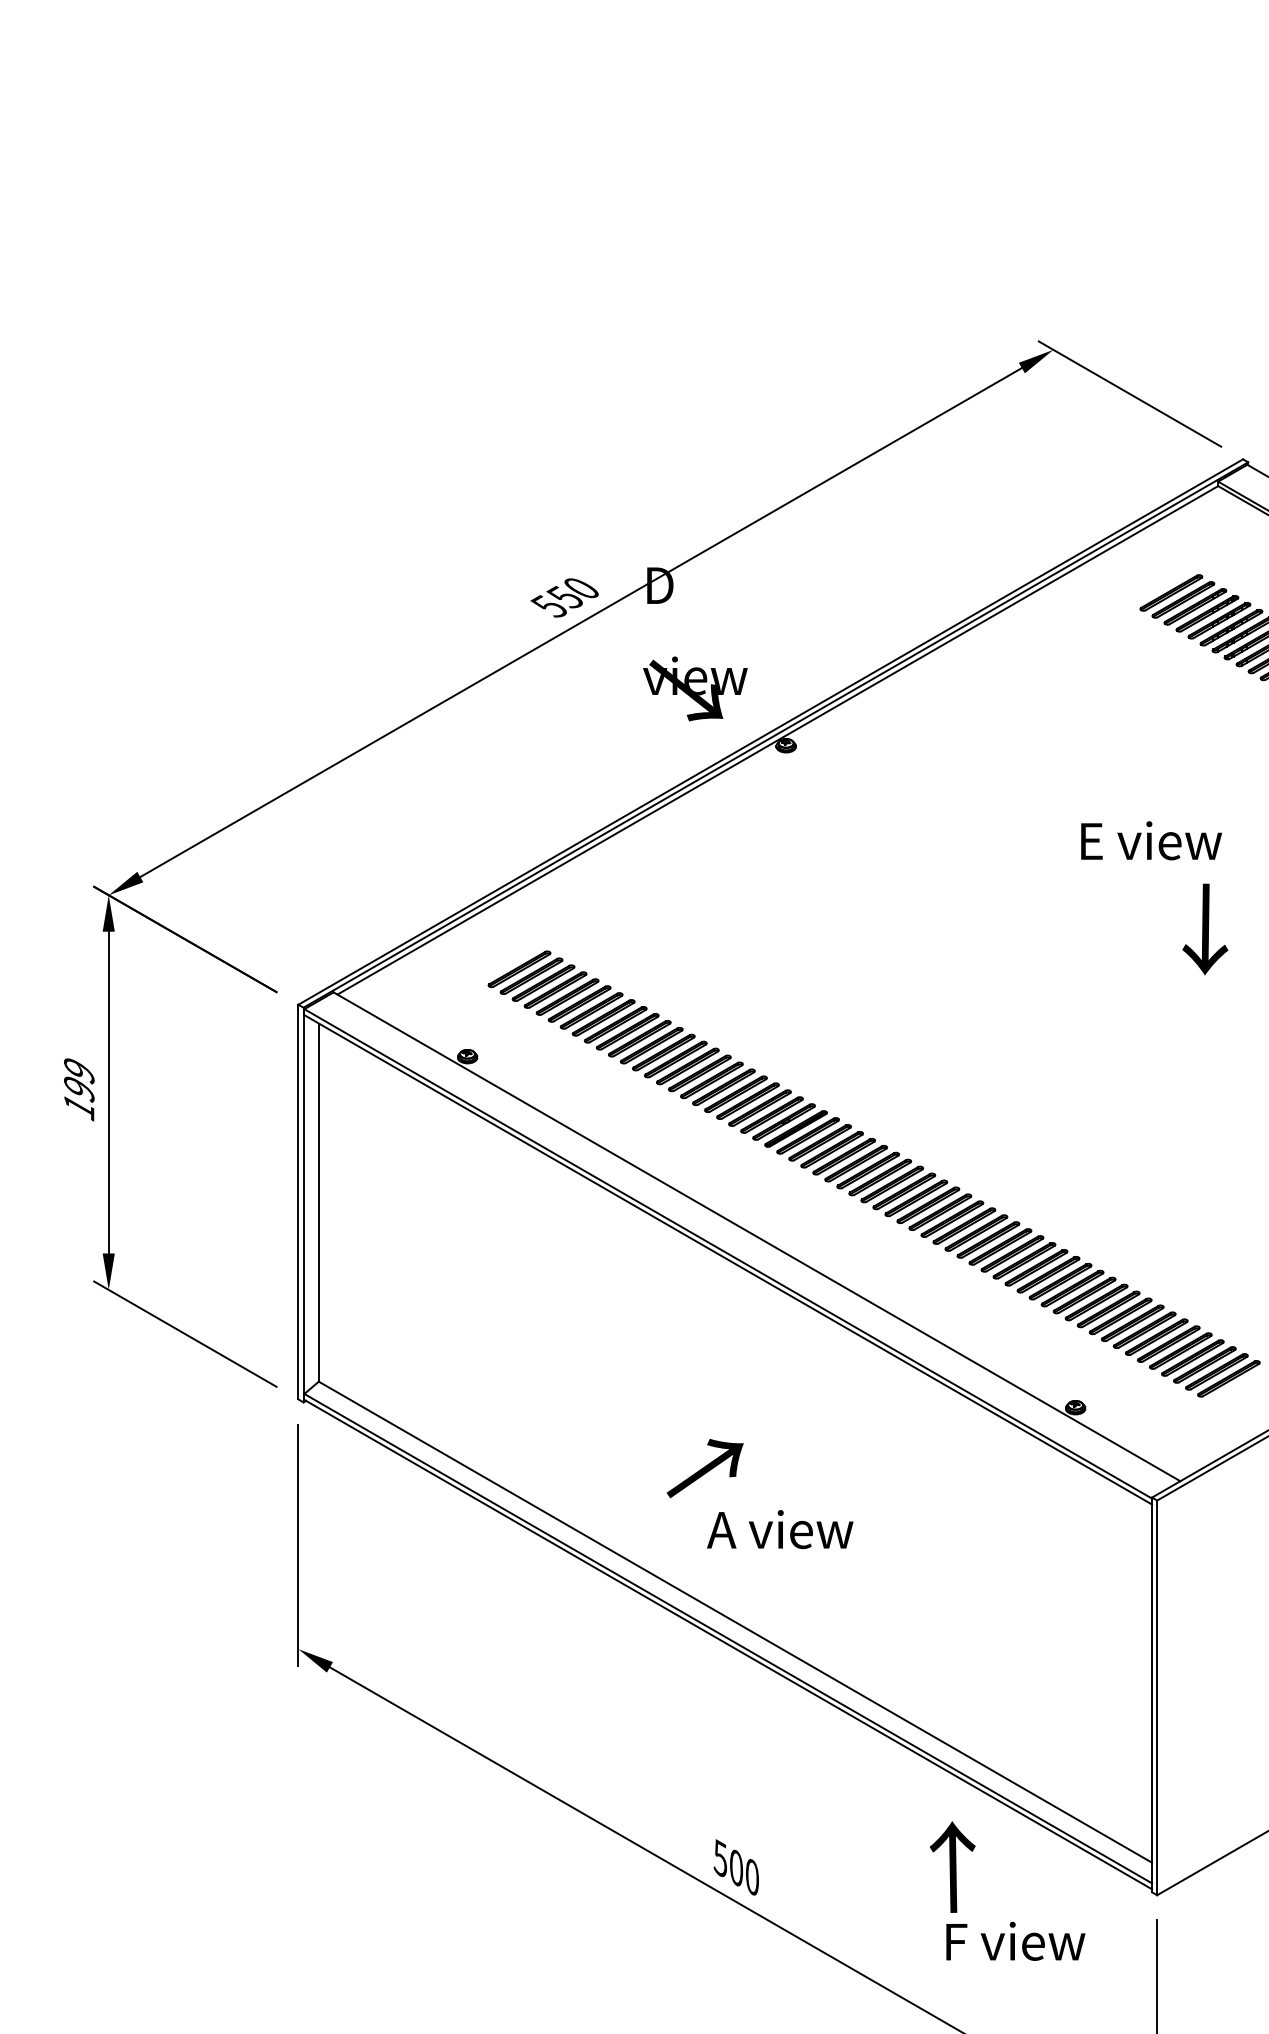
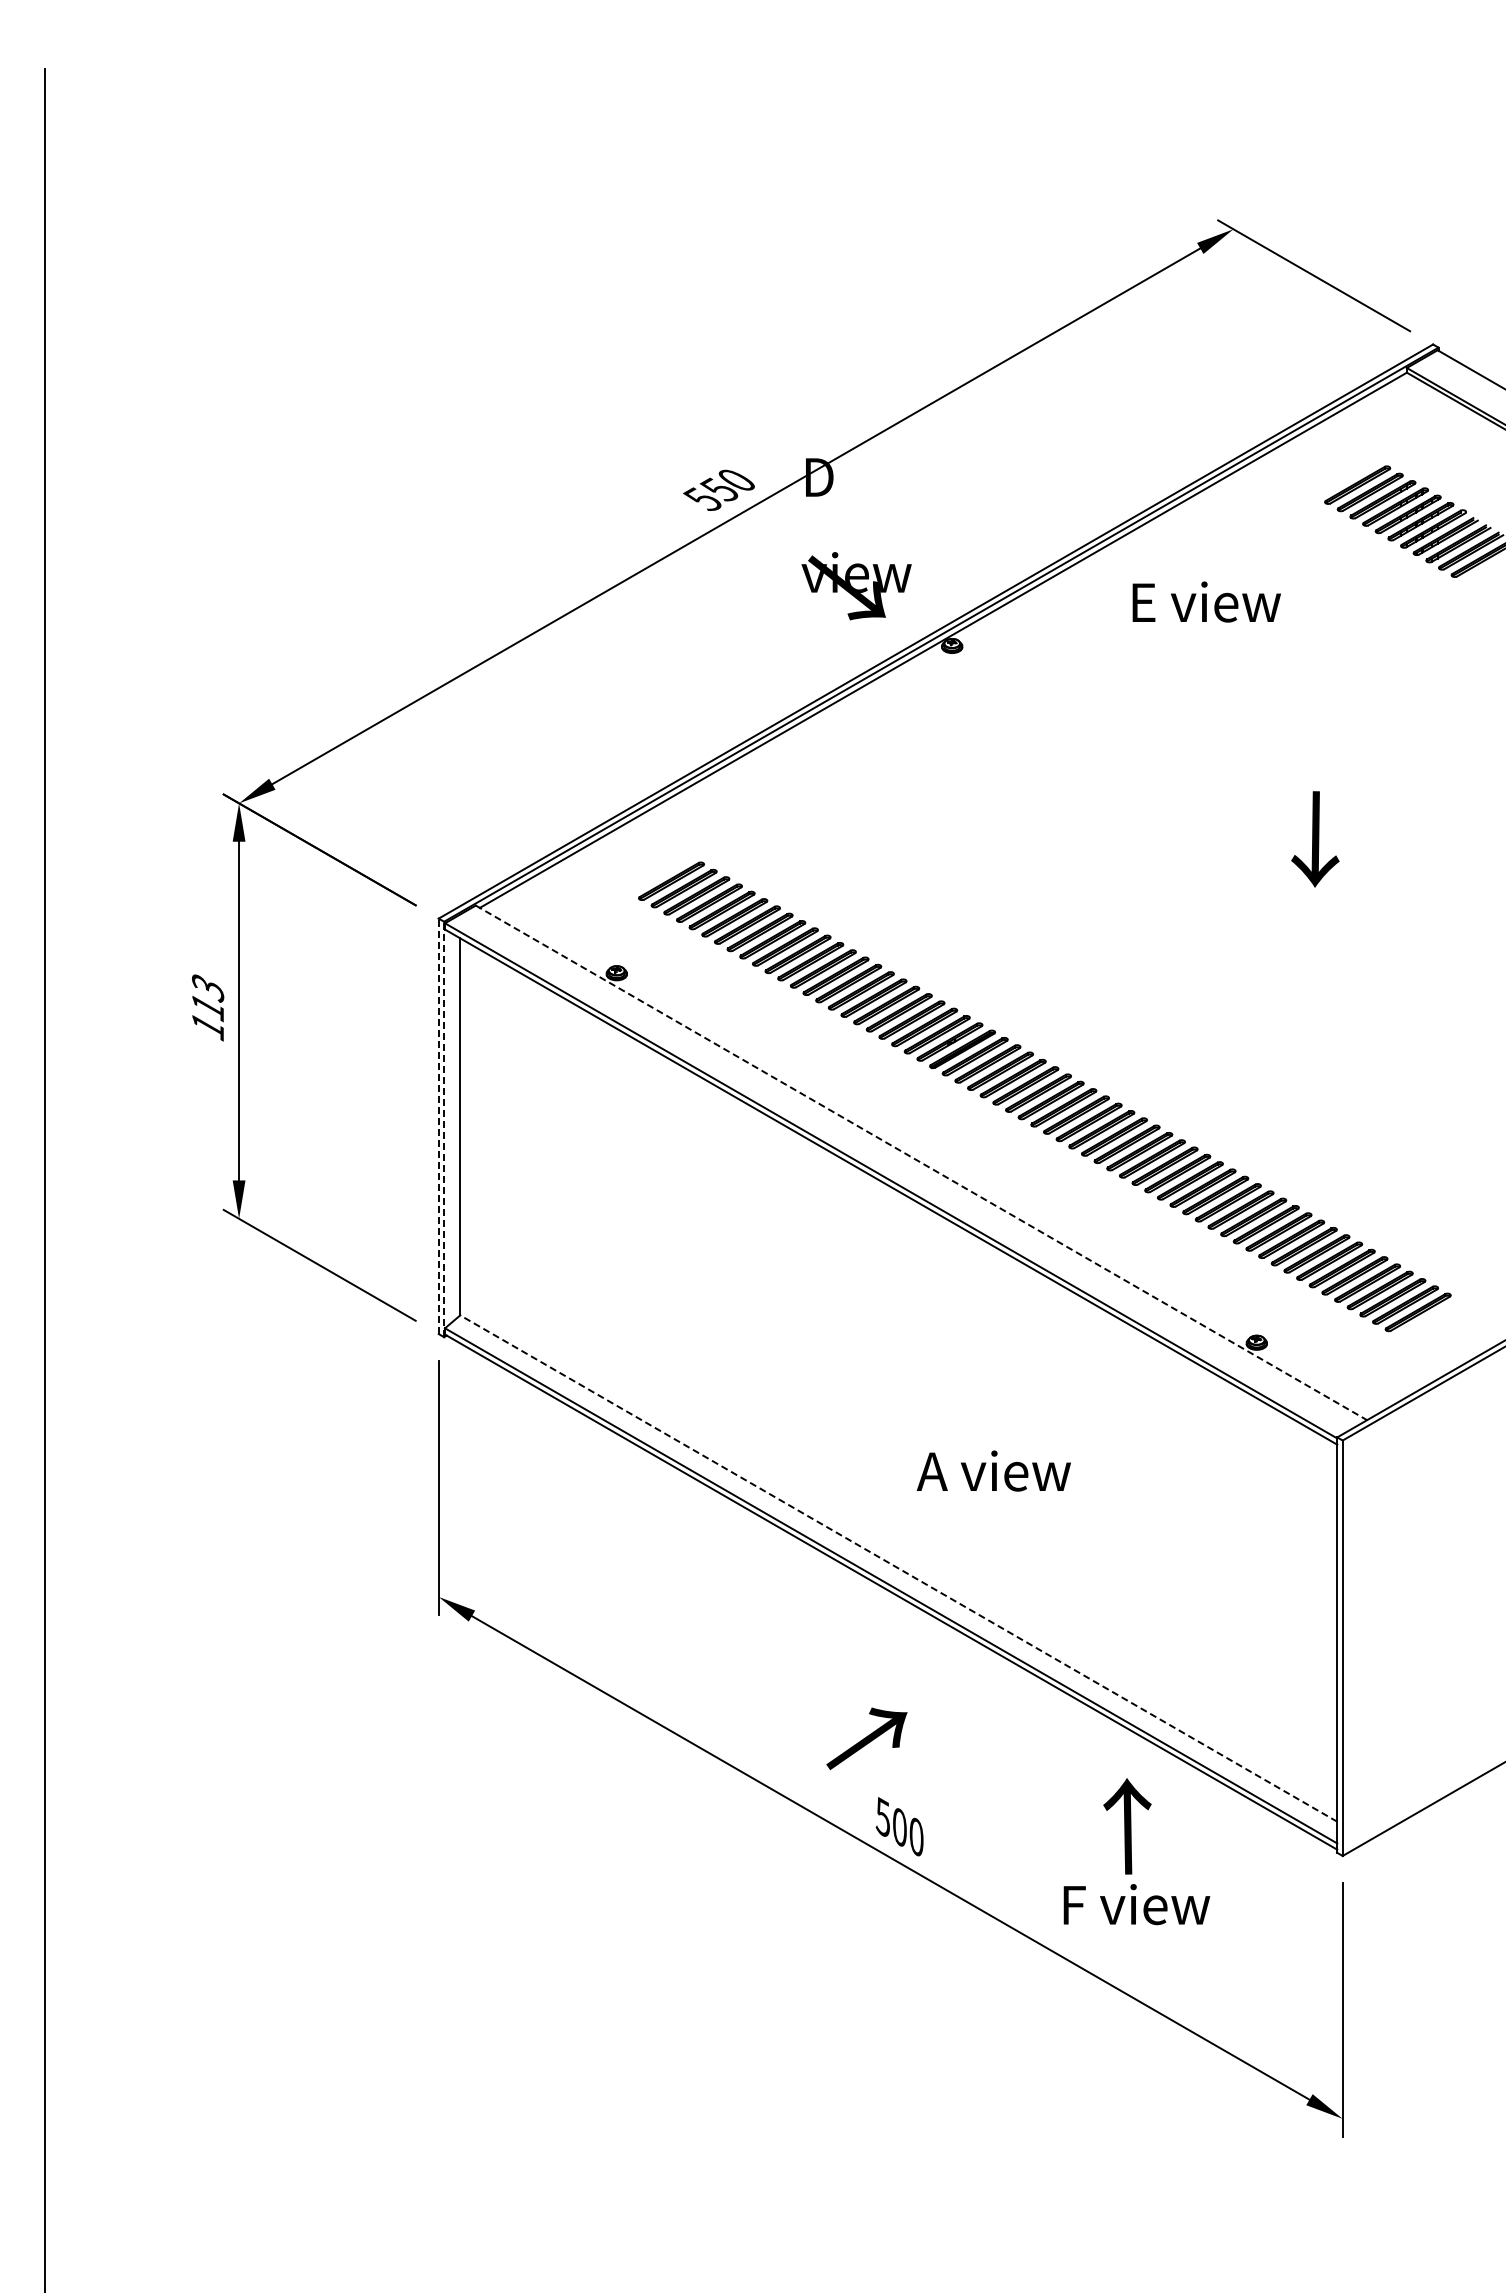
text: (1151, 840) -> (1206, 601), moved
text: (1205, 929) -> (1315, 839), moved
text: (79, 1080) -> (208, 998), 199 -> 113
line: (298, 1202) -> (438, 1126), solid -> dashed
line: (303, 1205) -> (444, 1129), solid -> dashed
line: (757, 1236) -> (921, 1162), solid -> dashed
text: (704, 1468) -> (866, 1738), moved
text: (779, 1529) -> (993, 1470), moved
line: (735, 1622) -> (898, 1568), solid -> dashed
text: (1015, 1941) -> (1136, 1904), moved

